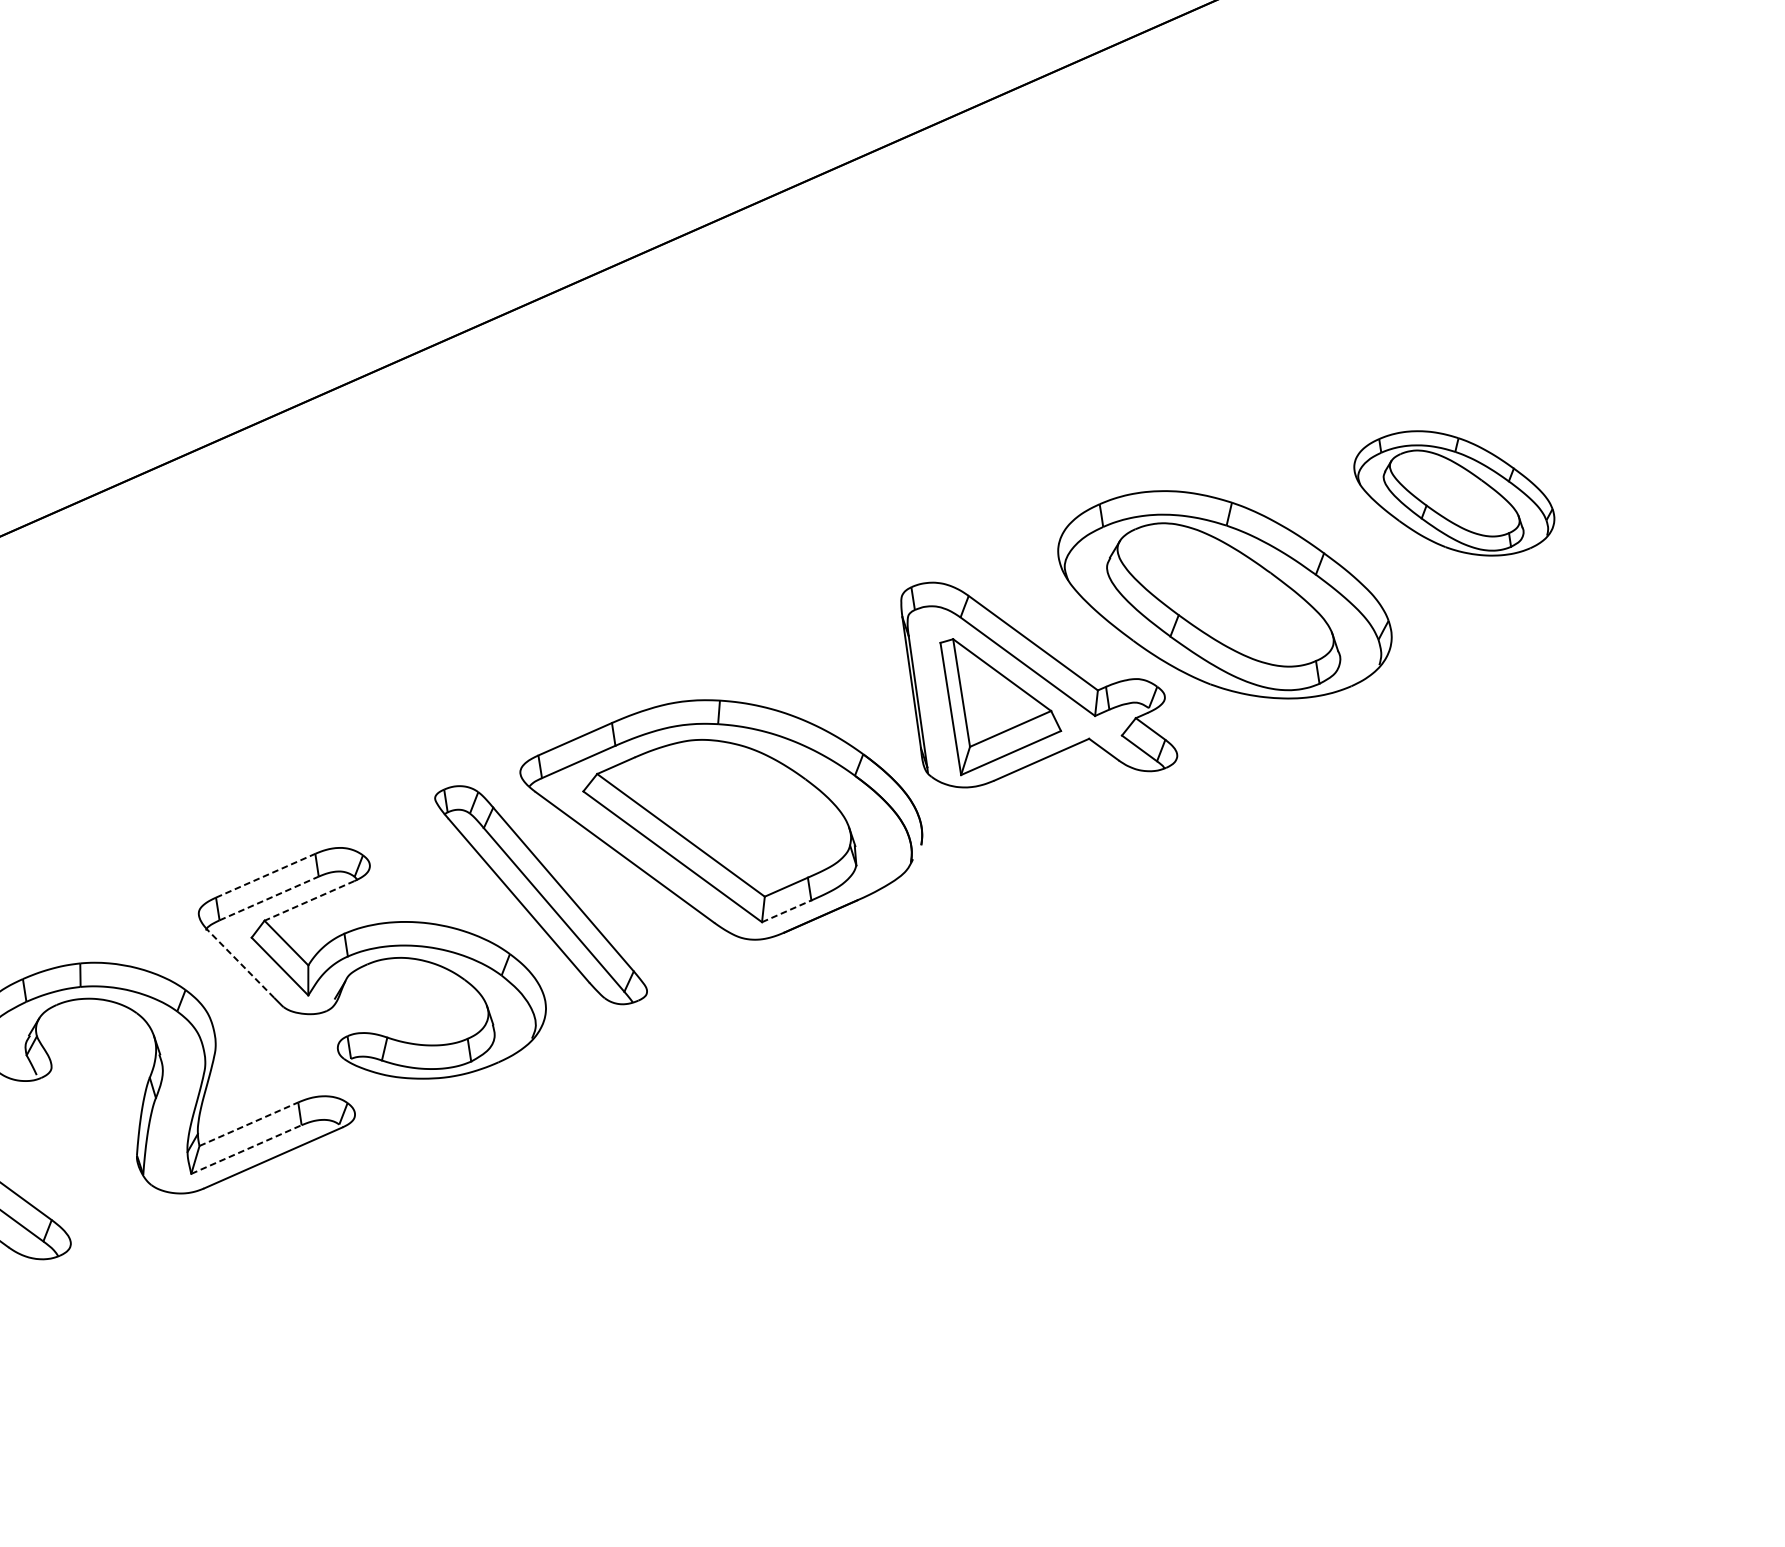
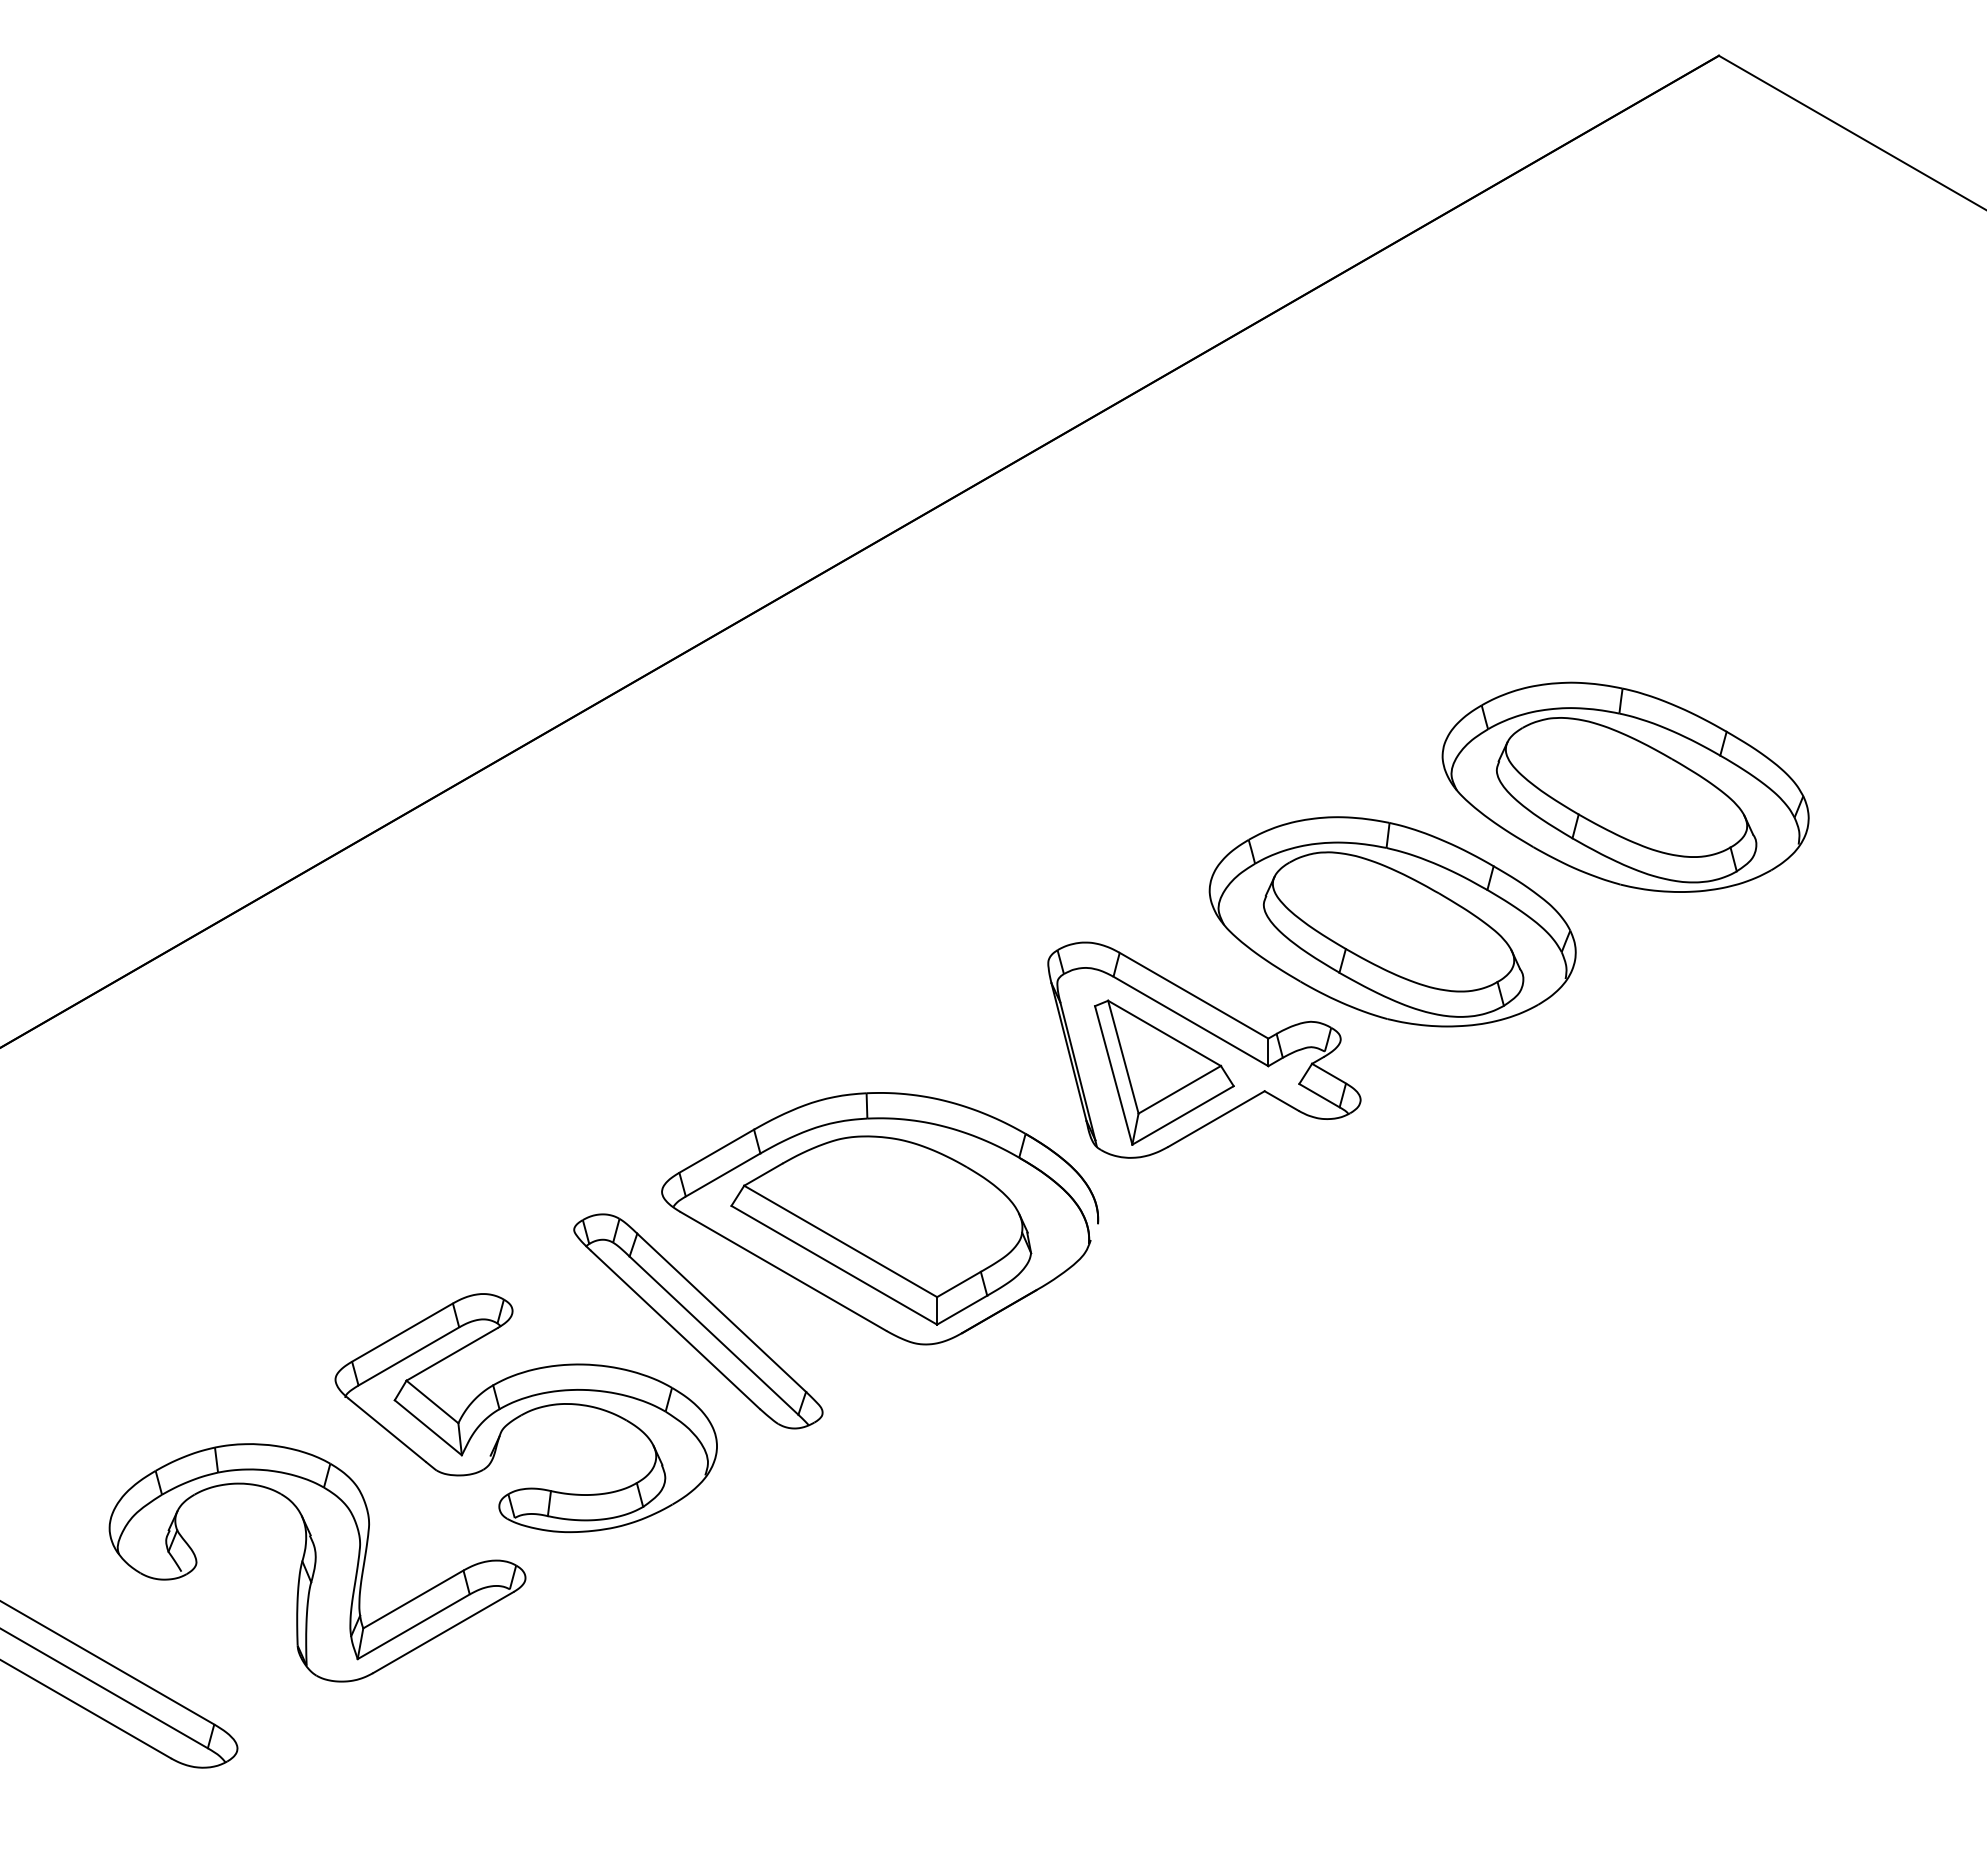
part: (1454, 492) -> (1625, 786), size x1.67
line: (265, 875) -> (402, 1332), dashed -> solid
line: (269, 898) -> (409, 1356), dashed -> solid
line: (309, 901) -> (452, 1354), dashed -> solid
line: (786, 911) -> (962, 1310), dashed -> solid
line: (241, 964) -> (387, 1430), dashed -> solid
line: (248, 1124) -> (413, 1599), dashed -> solid
line: (246, 1149) -> (413, 1626), dashed -> solid

